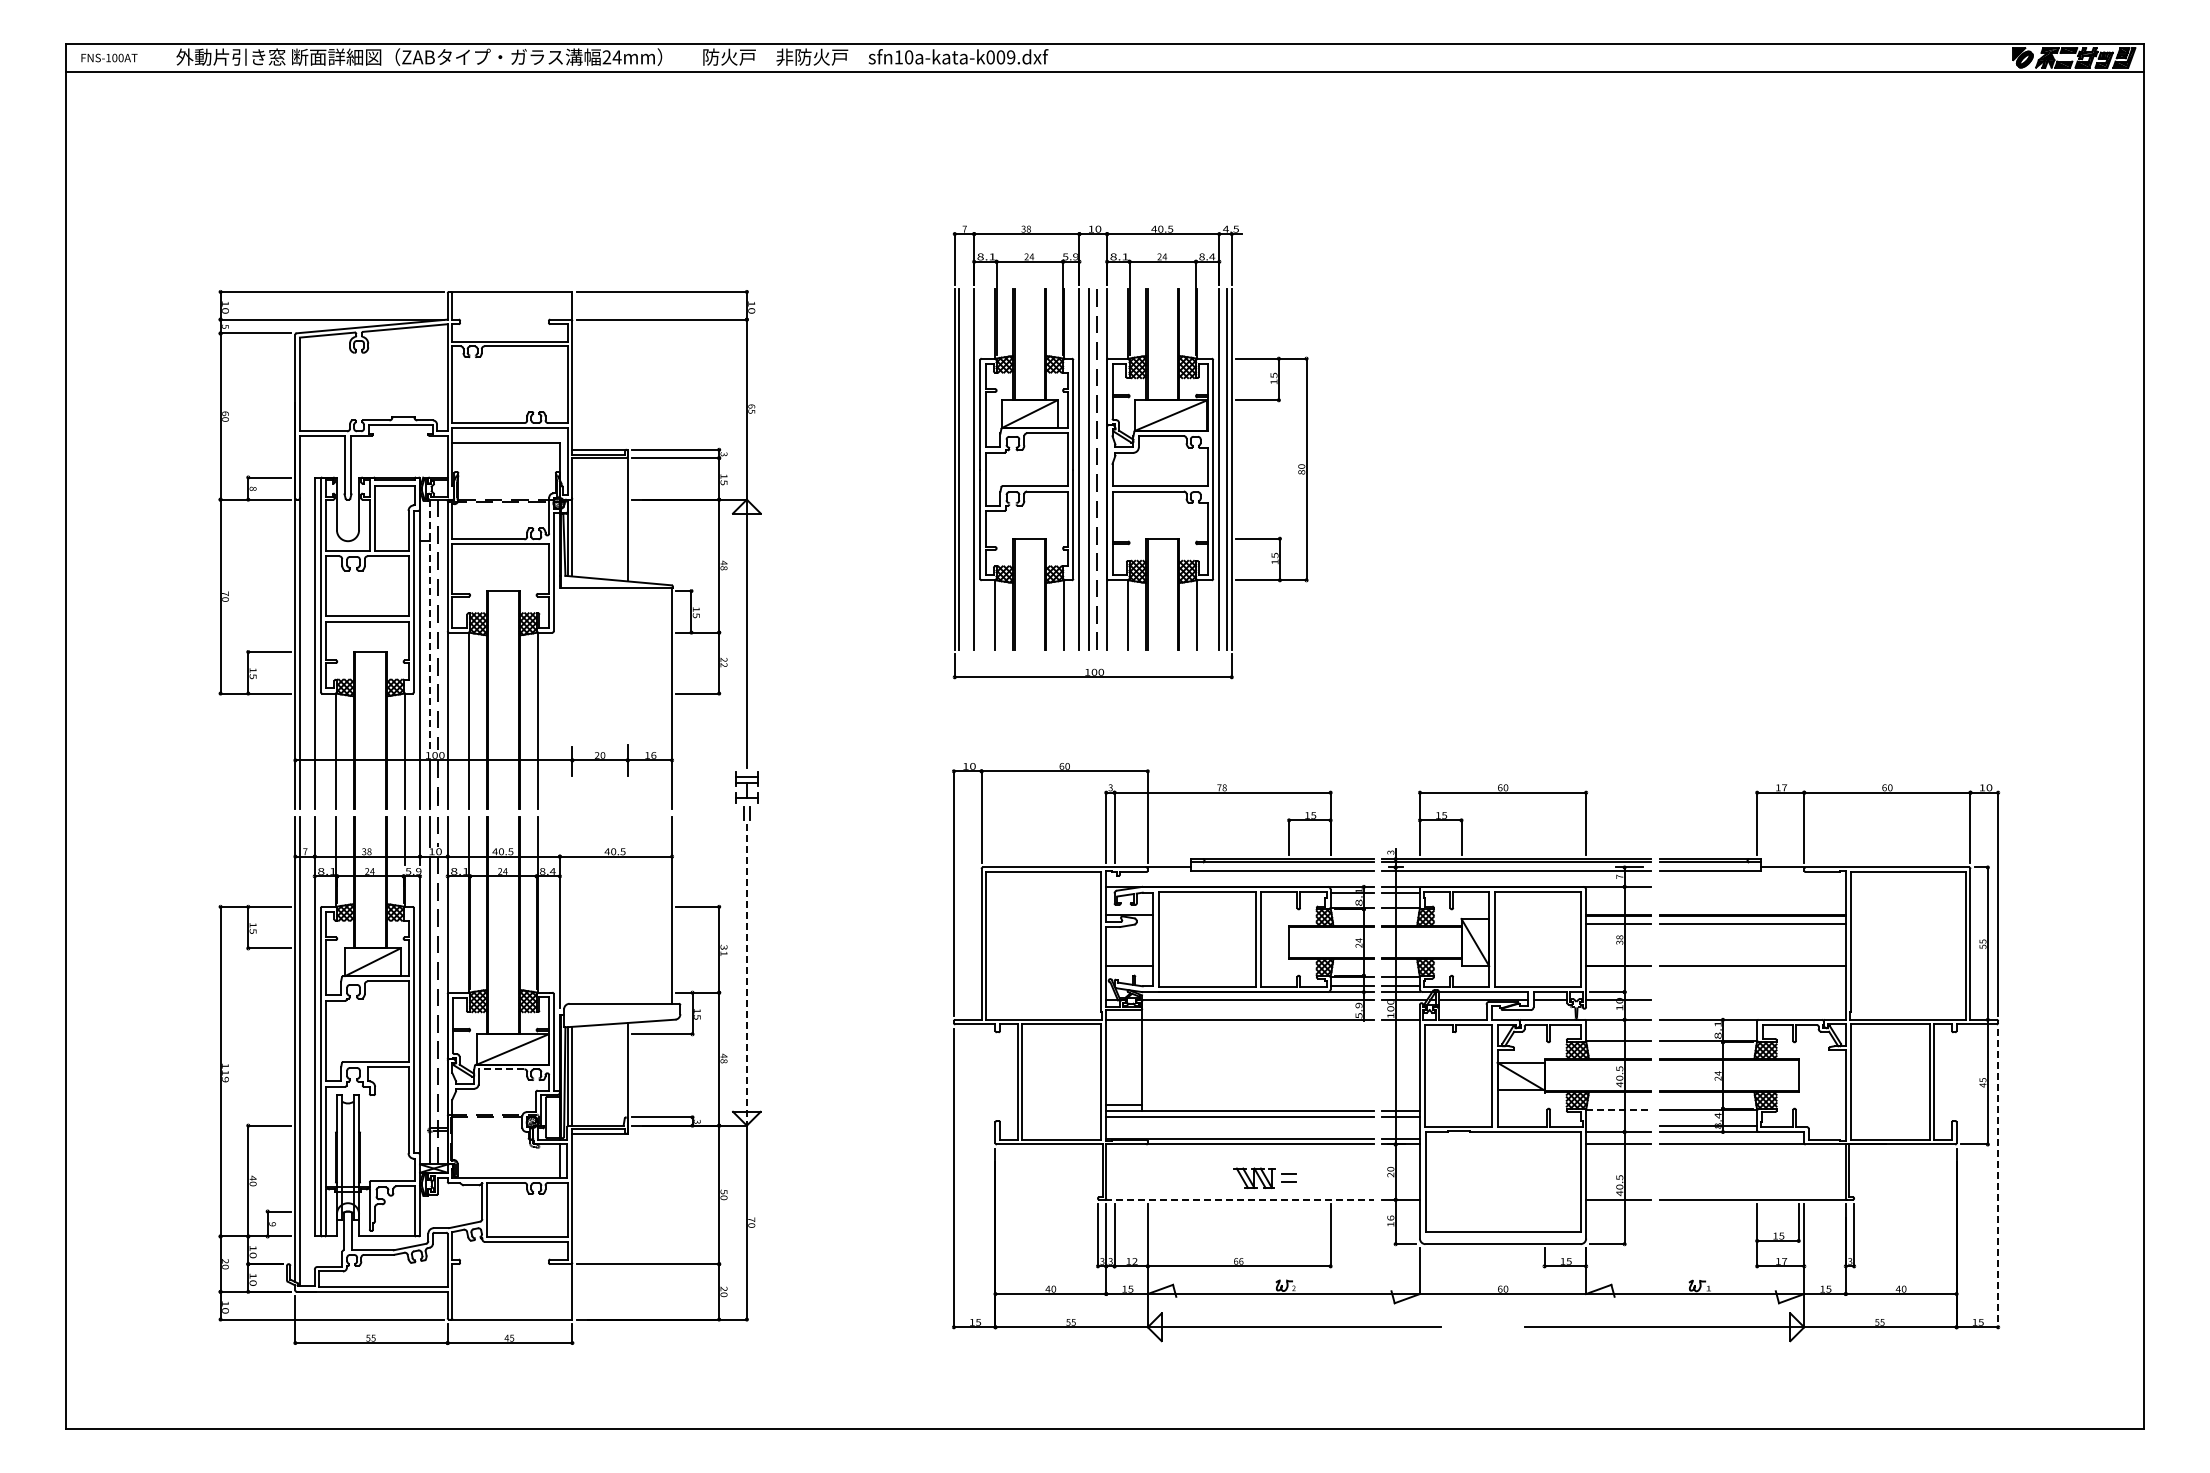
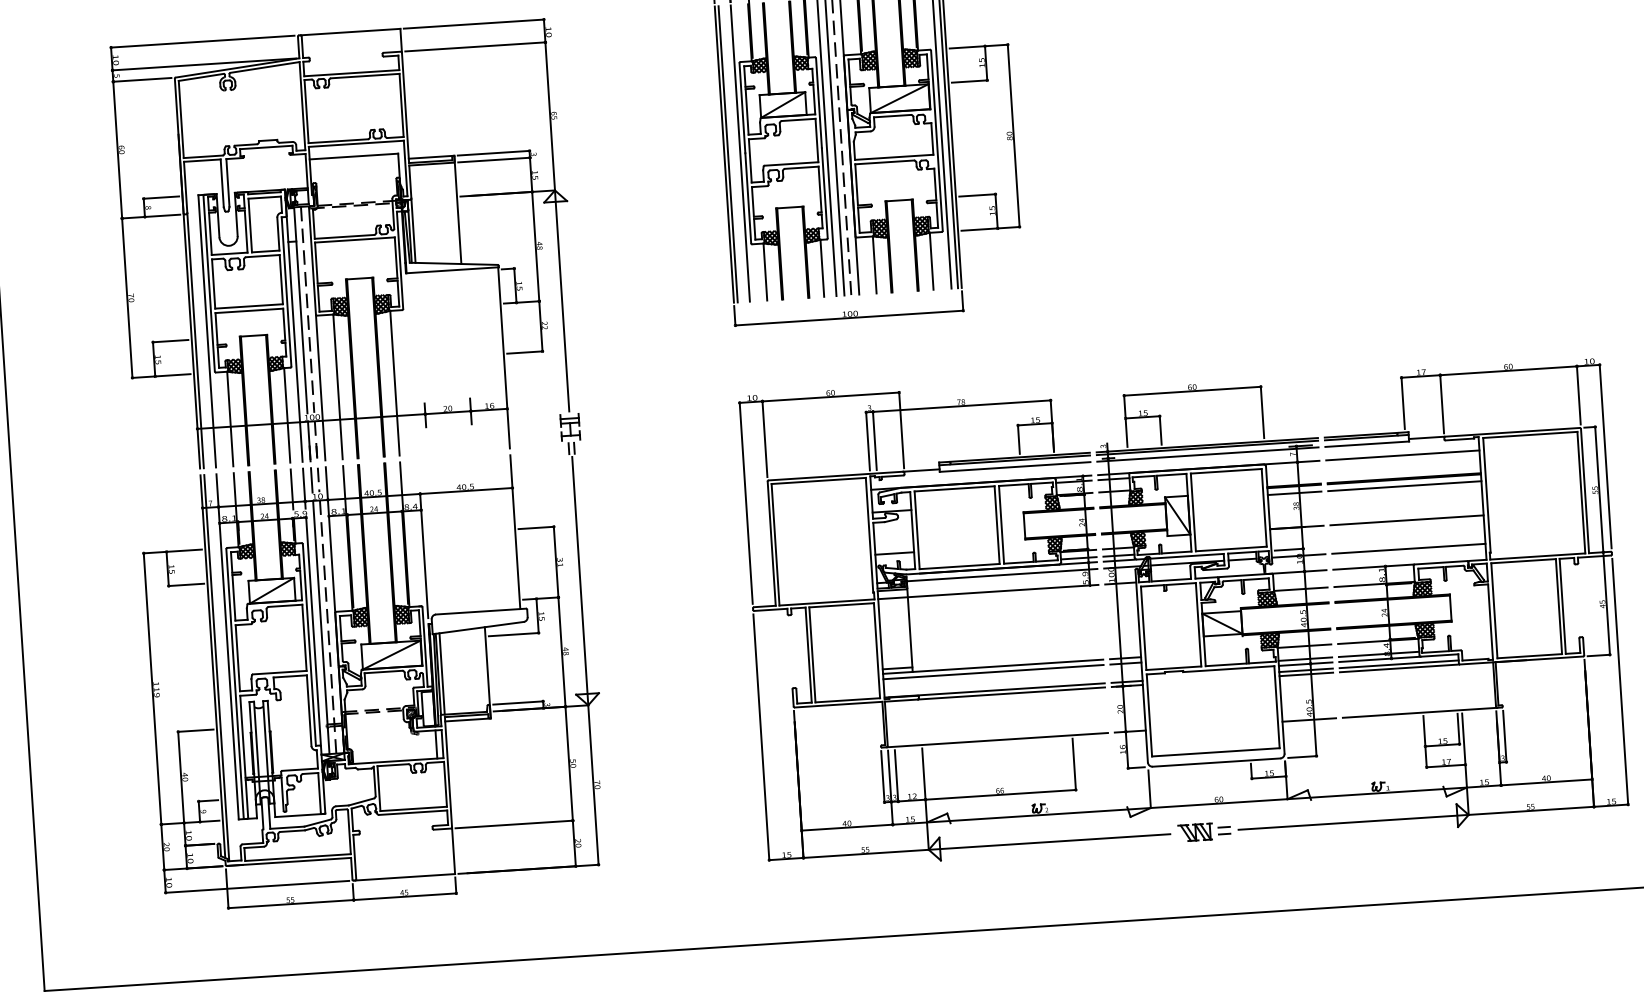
line: (429, 625) -> (300, 310), dashed -> solid
line: (1752, 886) -> (1402, 455), added
line: (746, 974) -> (579, 581), dashed -> solid
line: (1752, 1000) -> (1408, 548), added
line: (501, 1069) -> (383, 672), dashed -> solid
line: (1618, 1110) -> (1304, 646), dashed -> solid
line: (1618, 1125) -> (1305, 658), added
line: (1618, 1139) -> (1305, 670), added
line: (1731, 1139) -> (1398, 664), added
part: (1264, 1177) -> (1204, 831), moved
line: (1998, 1178) -> (1620, 682), dashed -> solid
line: (1239, 1199) -> (997, 739), dashed -> solid

